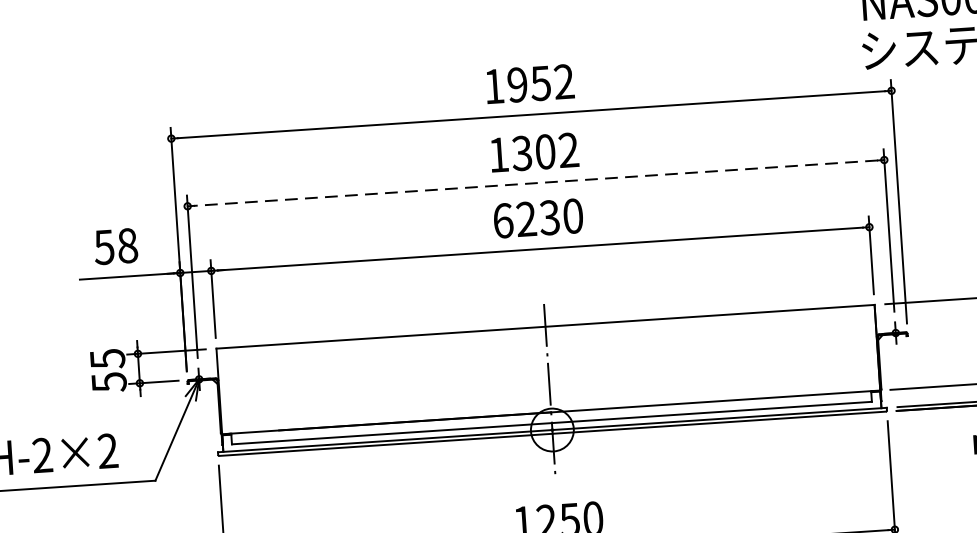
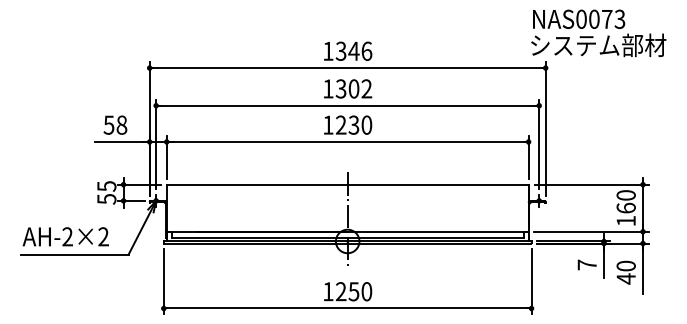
text: (539, 82) -> (353, 50), 1952 -> 1346
line: (535, 182) -> (347, 105), dashed -> solid
text: (503, 219) -> (328, 124), 6230 -> 1230

